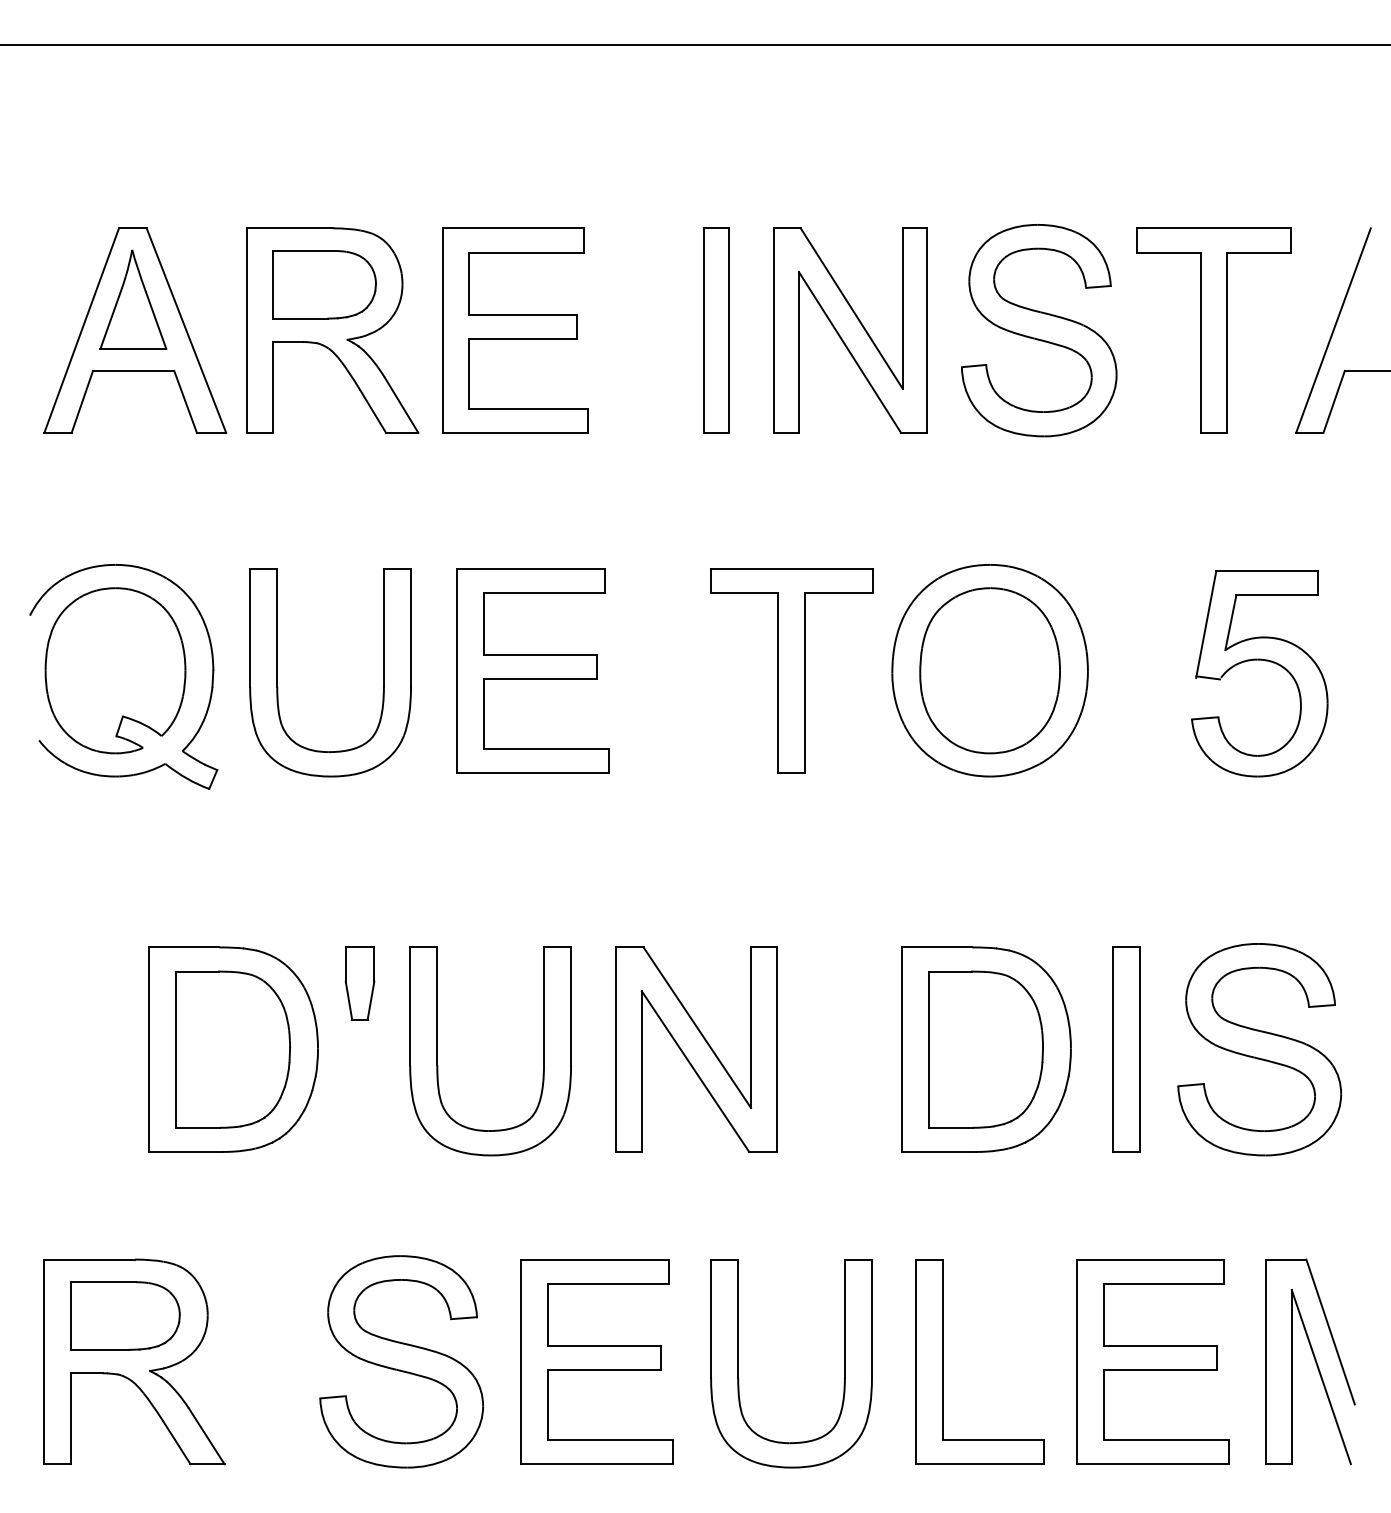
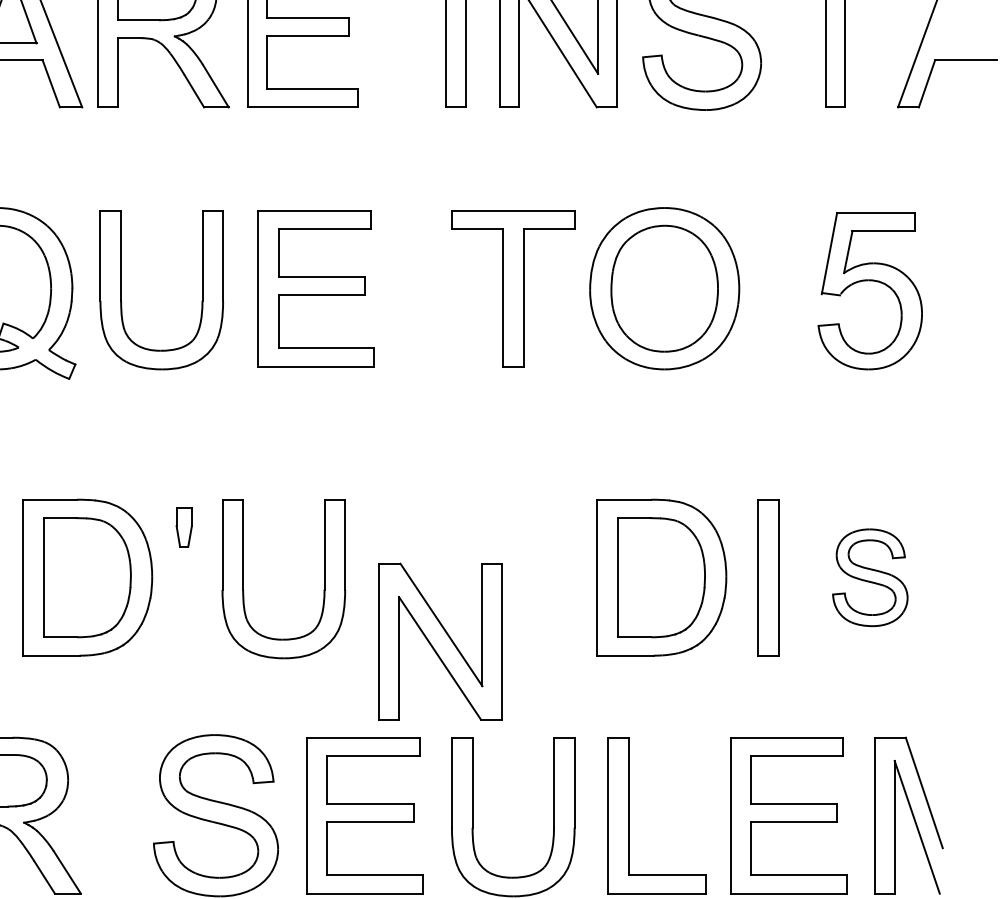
part: (359, 983) -> (183, 527), size x0.7
part: (696, 1049) -> (440, 641), moved
part: (1259, 1049) -> (870, 577), size x0.6

